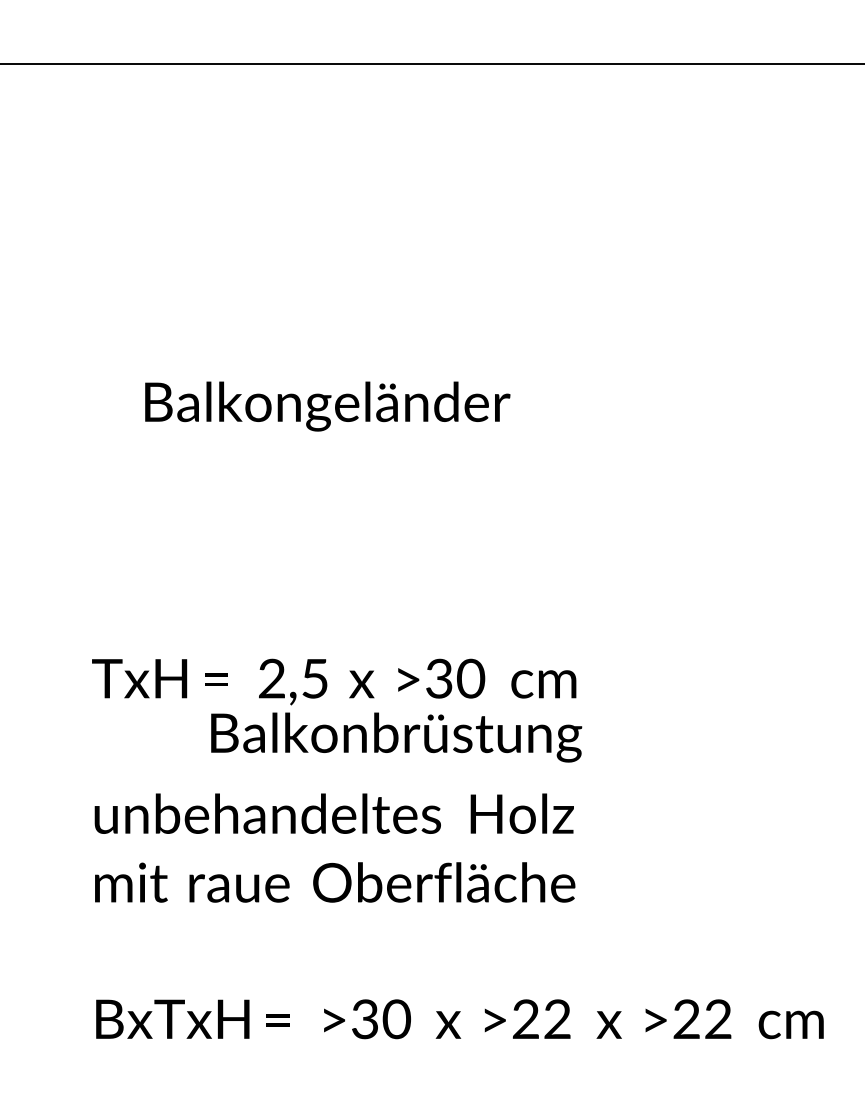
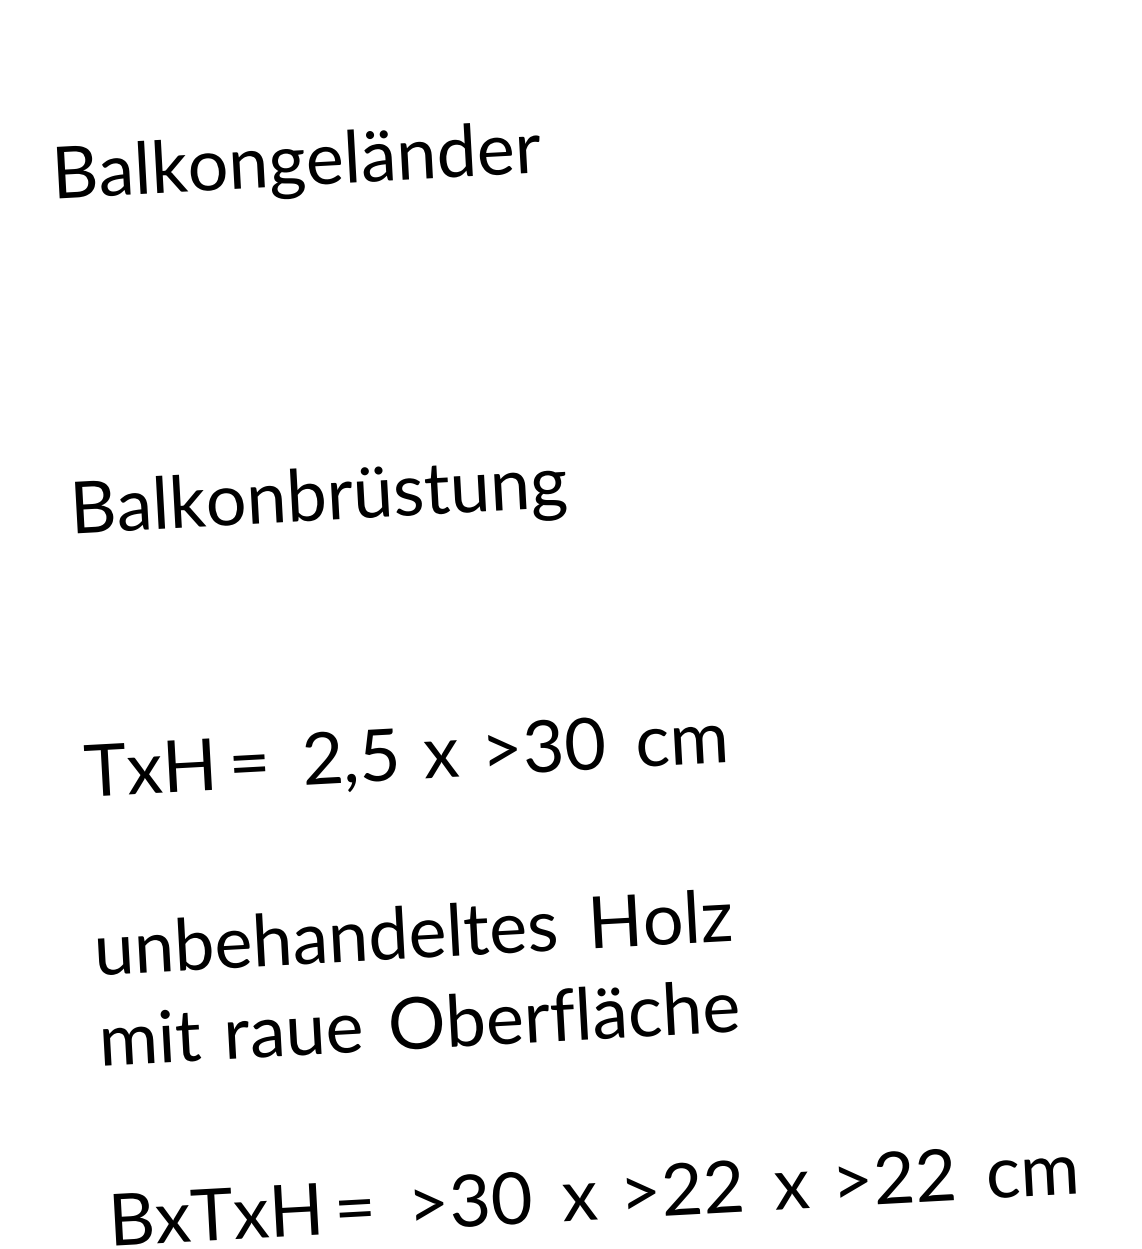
text: (327, 406) -> (298, 165), moved
text: (396, 737) -> (321, 499), moved

